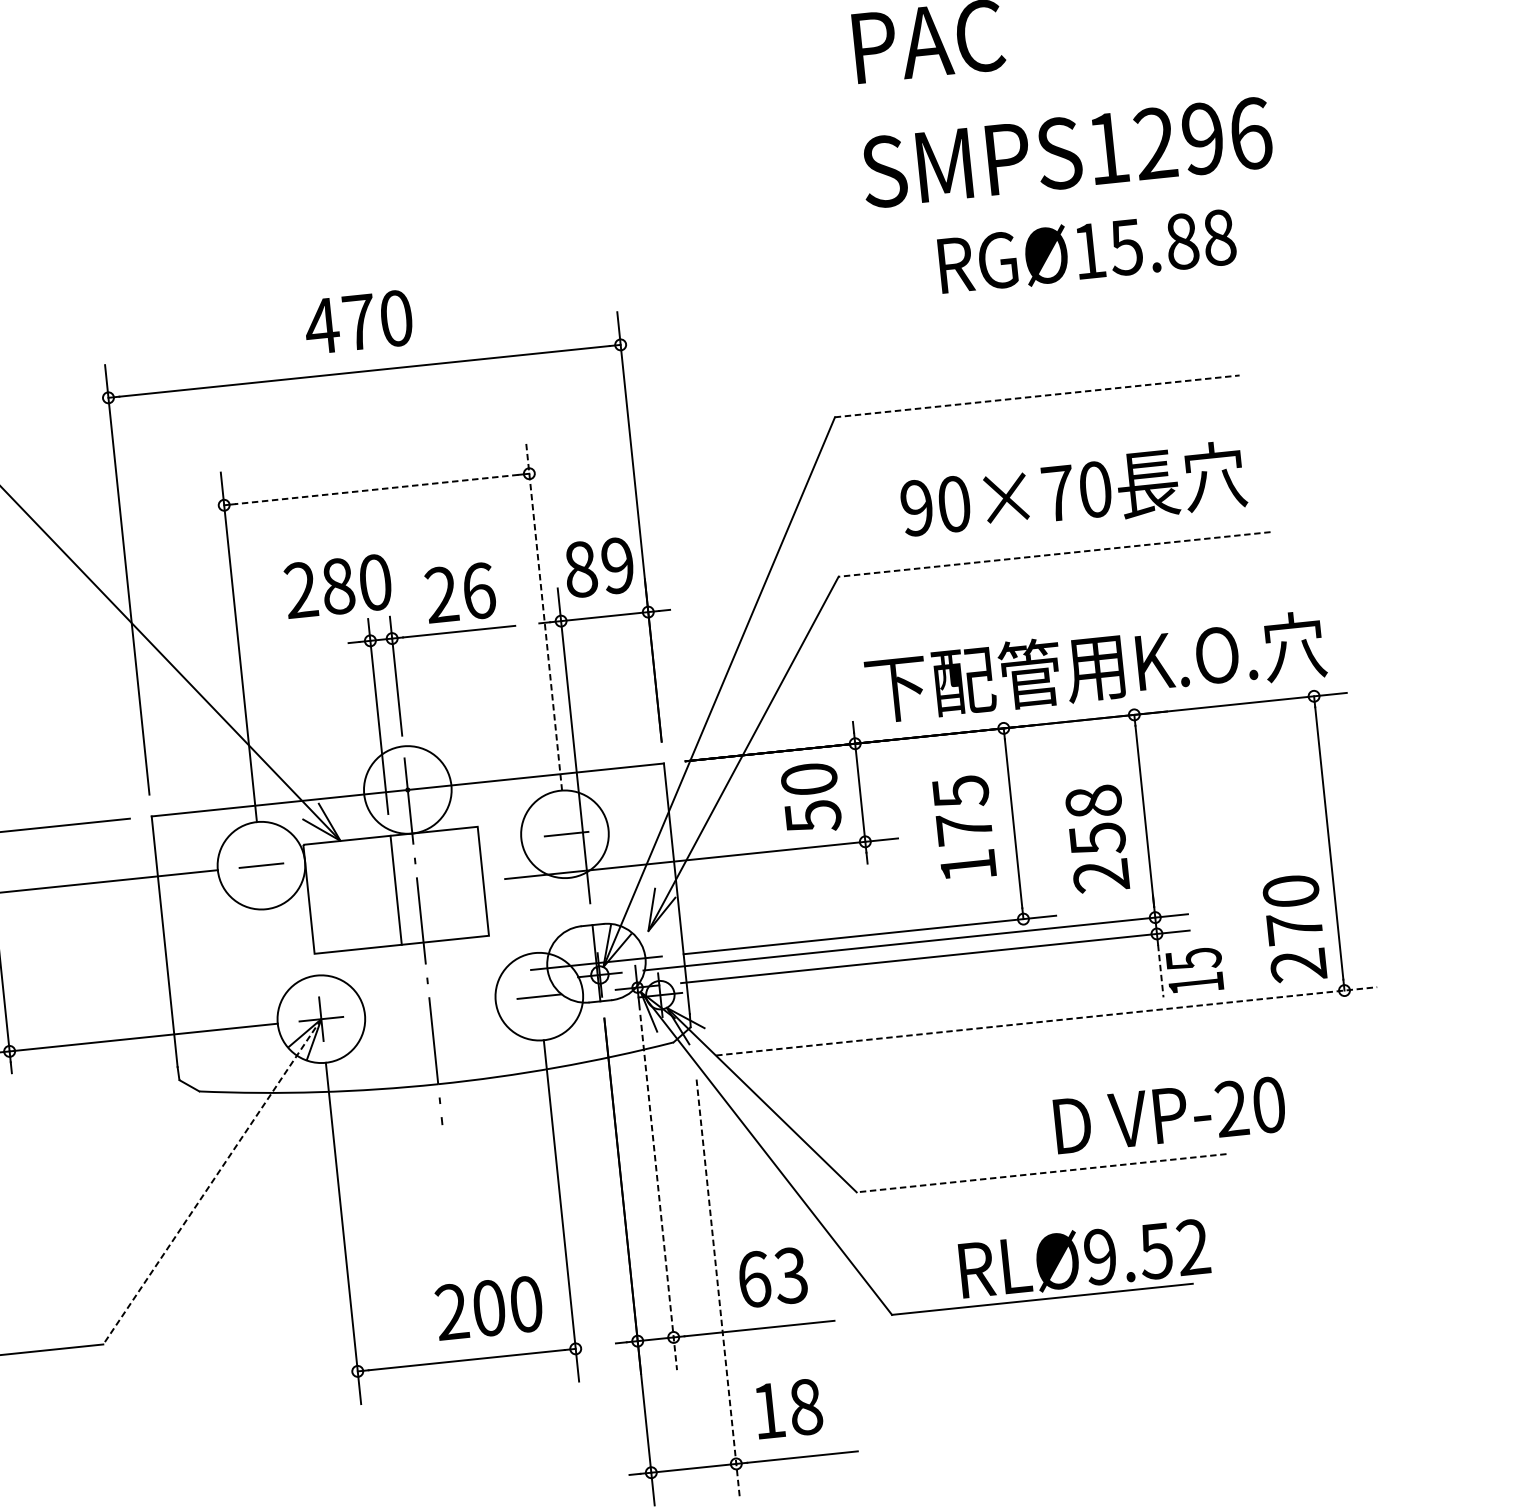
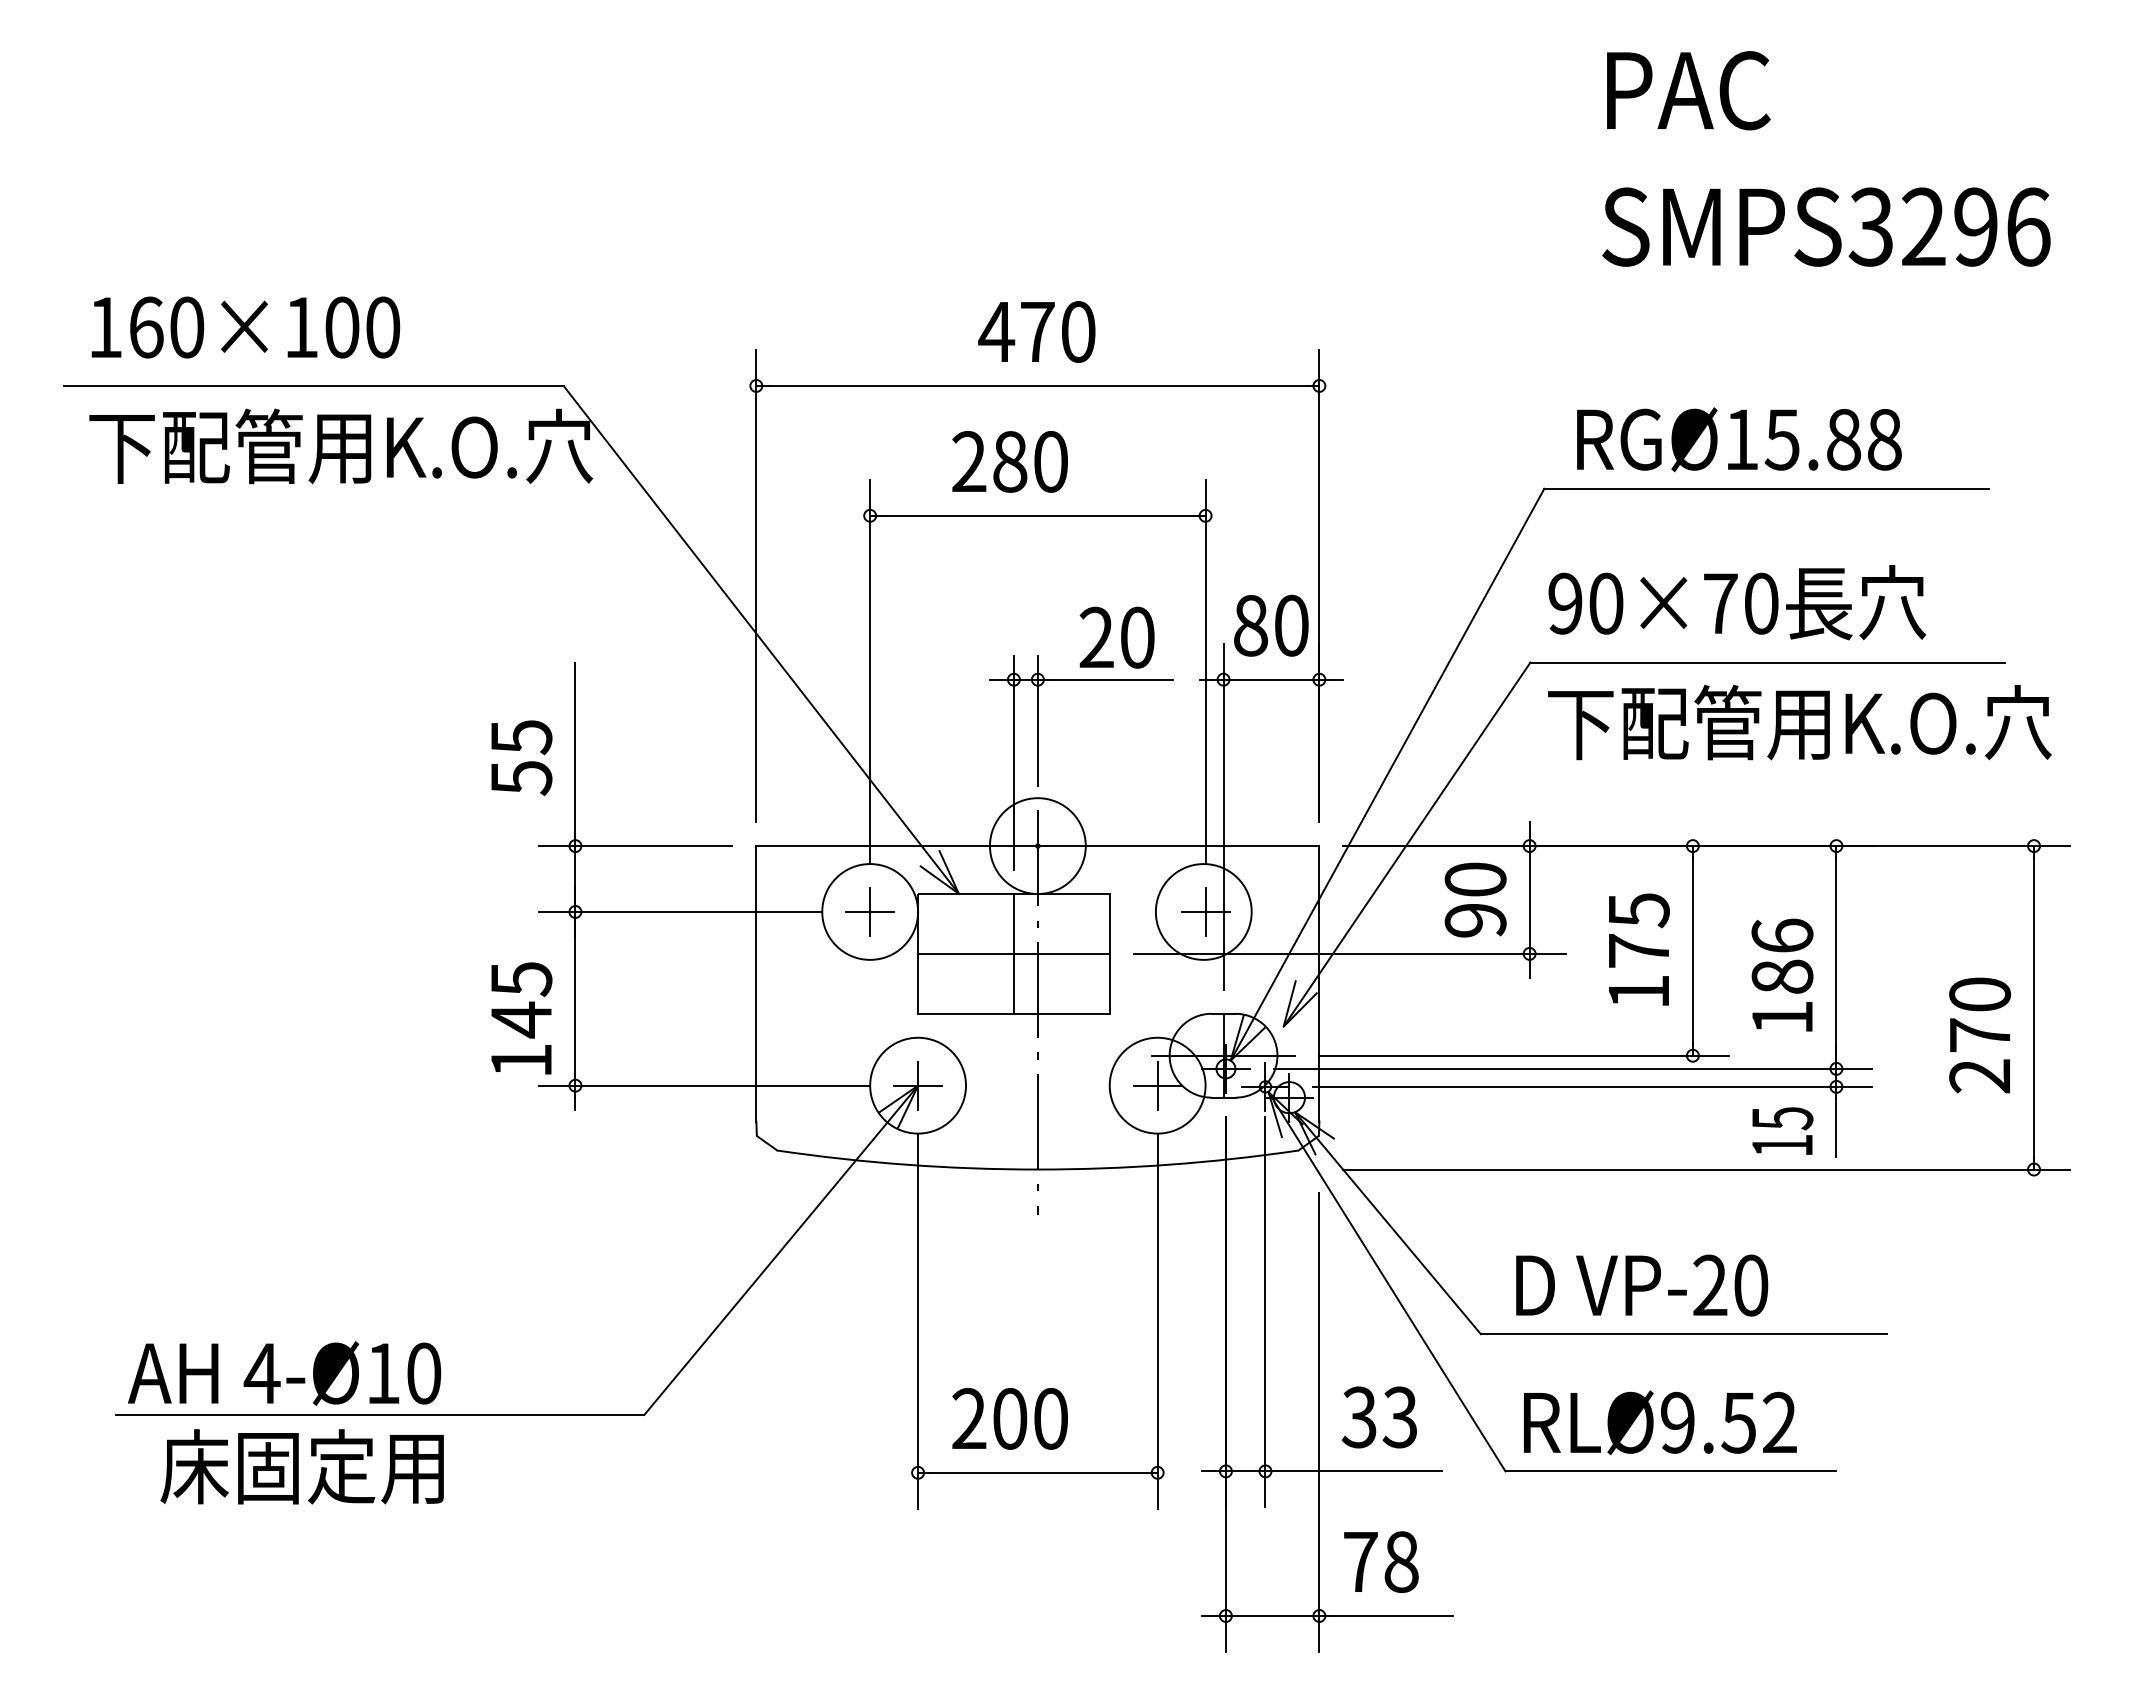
text: (1107, 148) -> (1870, 226), SMPS1296 -> SMPS3296
text: (1087, 251) -> (1739, 439), moved
line: (1037, 396) -> (1766, 488), dashed -> solid
line: (376, 489) -> (1037, 515), dashed -> solid
text: (1073, 490) -> (1737, 602), moved
line: (1054, 554) -> (1767, 662), dashed -> solid
text: (617, 565) -> (1291, 625), 89 -> 80
text: (337, 586) -> (1009, 461), moved
text: (478, 590) -> (1137, 637), 26 -> 20
line: (543, 615) -> (1205, 671), dashed -> solid
text: (1095, 666) -> (1799, 722), moved
text: (813, 817) -> (1475, 921), 50 -> 90
line: (566, 833) -> (1205, 911), added
text: (1097, 838) -> (1782, 976), 258 -> 186
line: (261, 865) -> (870, 911), added
line: (395, 889) -> (1013, 953), added
text: (1295, 928) -> (1980, 1035), moved
line: (1160, 970) -> (1836, 1127), dashed -> solid
text: (1194, 970) -> (1782, 1130), moved
line: (539, 996) -> (1157, 1085), added
line: (1047, 1021) -> (1707, 1169), dashed -> solid
text: (1170, 1115) -> (1642, 1285), moved
line: (1041, 1173) -> (1683, 1334), dashed -> solid
line: (211, 1182) -> (780, 1250), dashed -> solid
line: (658, 1192) -> (1265, 1312), dashed -> solid
text: (1084, 1258) -> (1660, 1422), moved
text: (754, 1279) -> (1359, 1417), 63 -> 33
line: (718, 1288) -> (1319, 1423), dashed -> solid
text: (488, 1307) -> (1009, 1418), moved
text: (768, 1410) -> (1360, 1561), 18 -> 78

